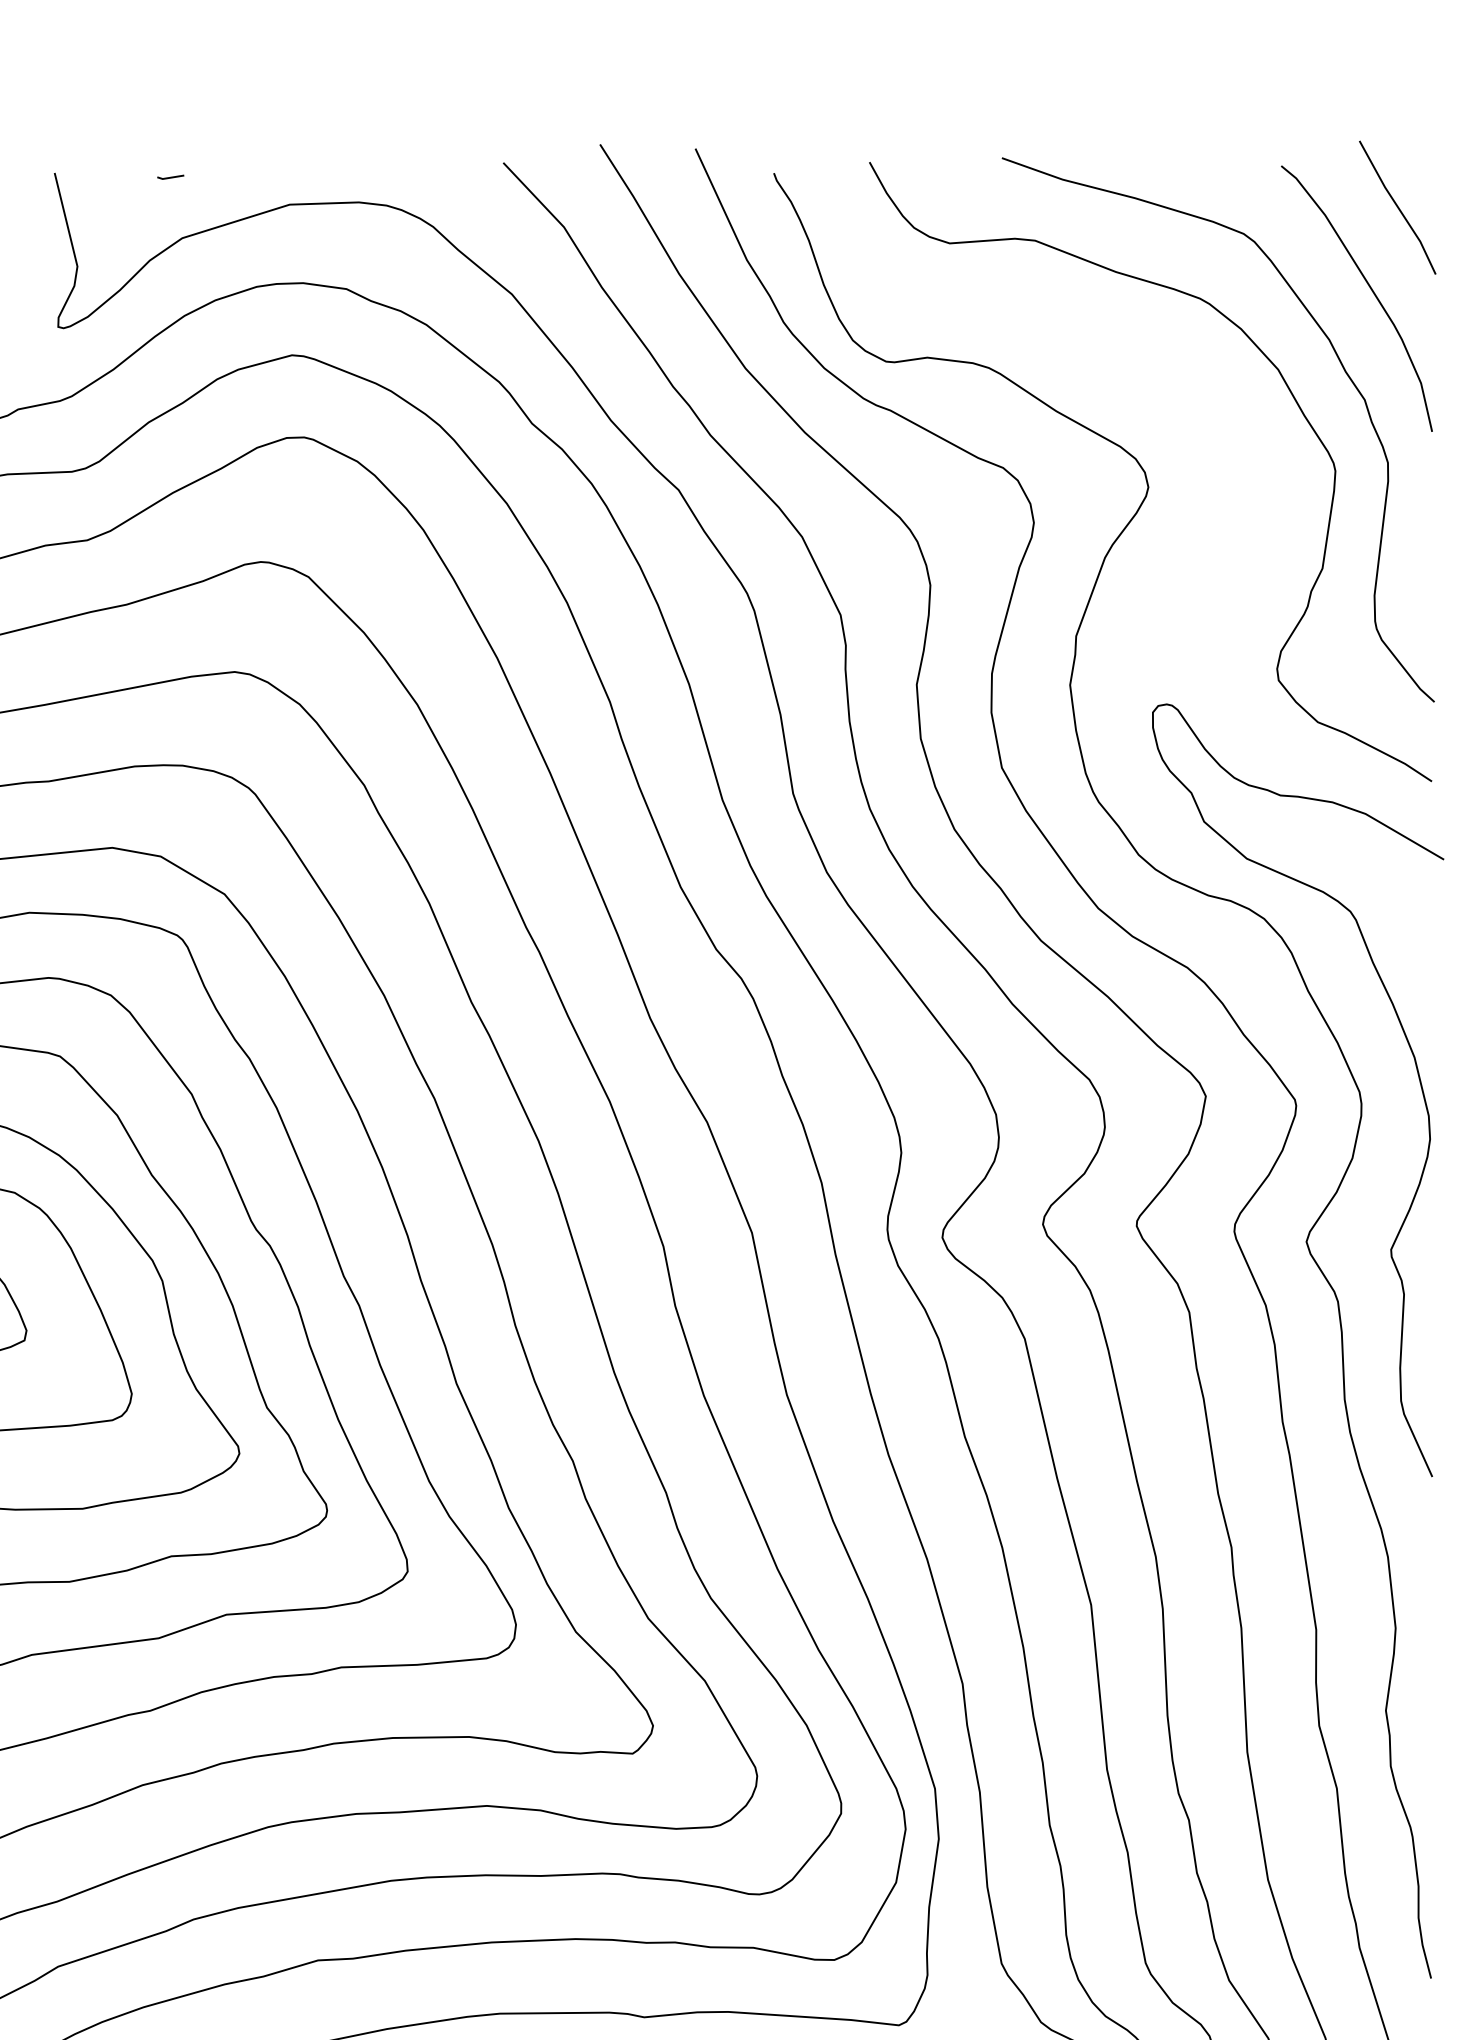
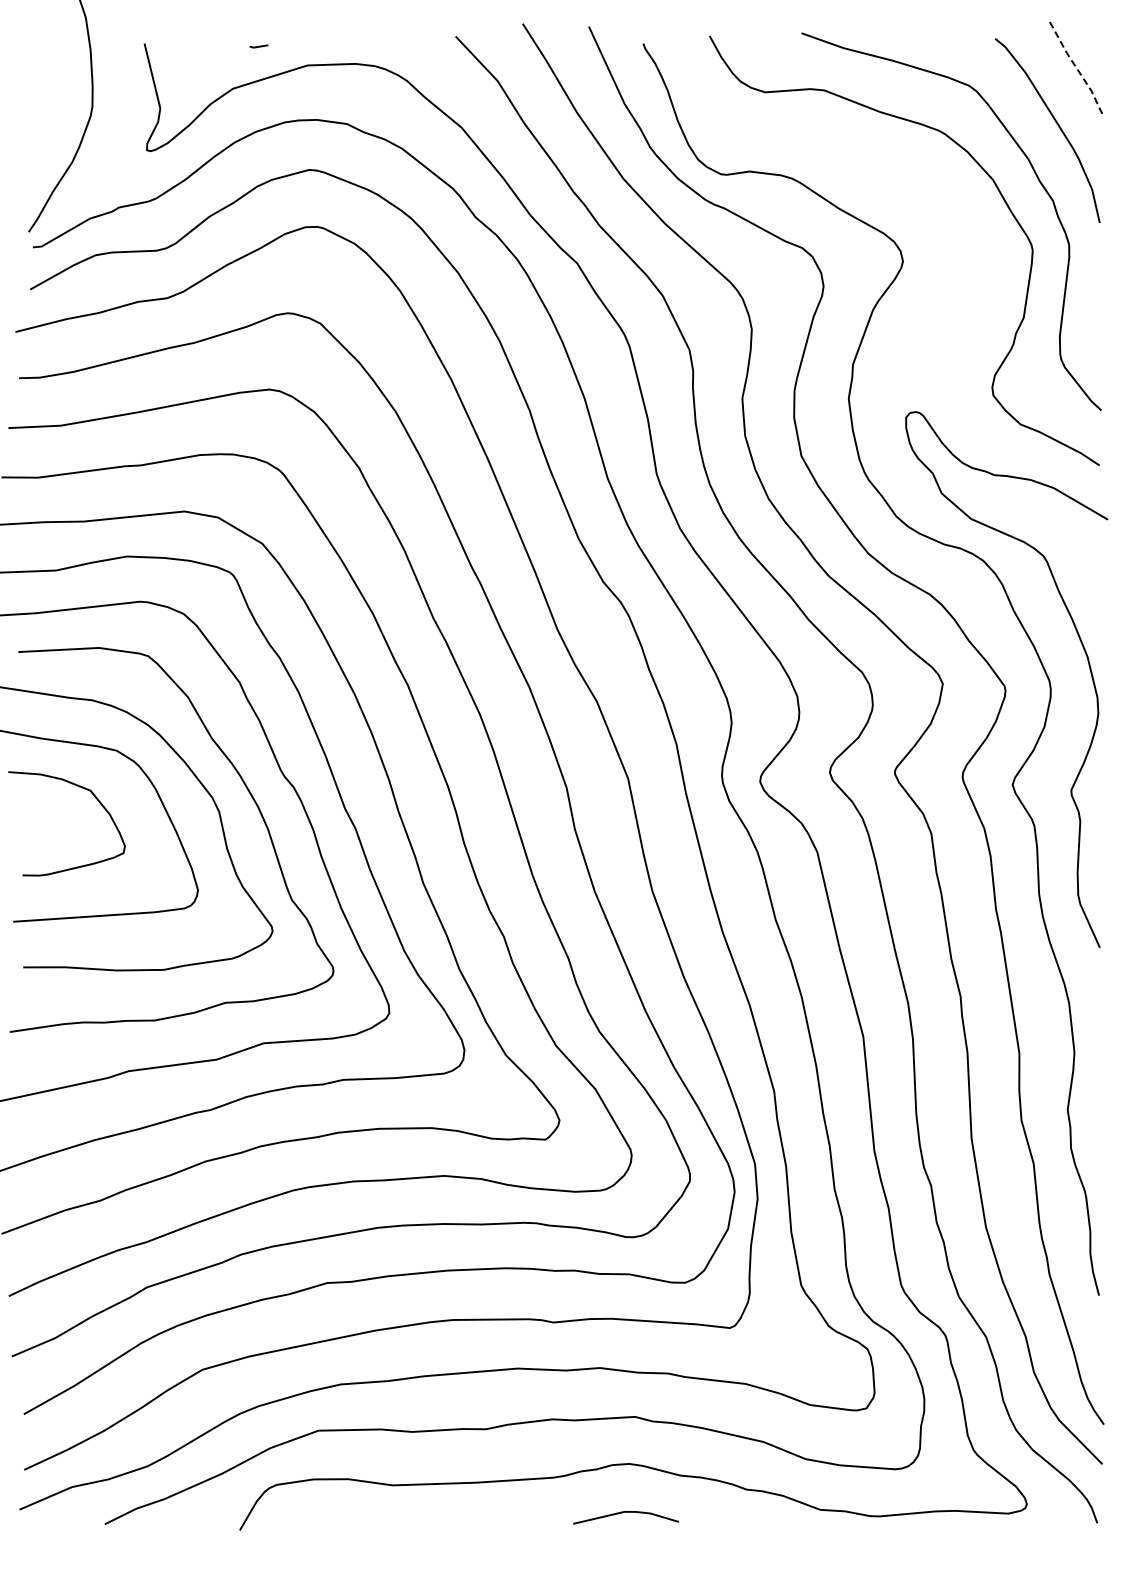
line: (169, 177) -> (258, 46), moved
line: (1398, 207) -> (1076, 67), solid -> dashed

